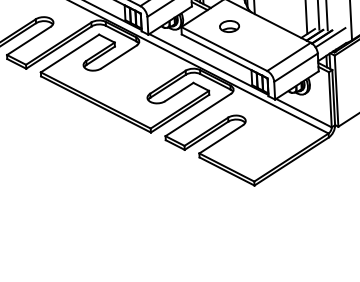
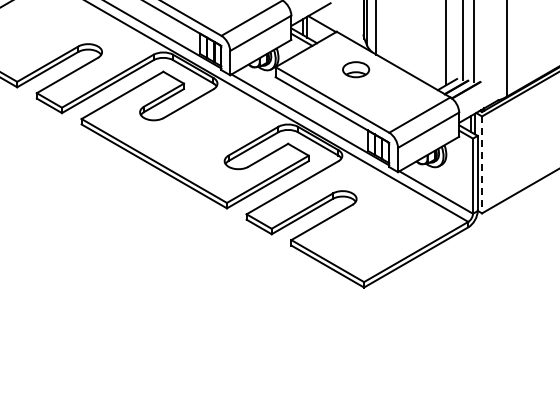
part: (229, 26) -> (356, 69), moved
line: (330, 37) -> (477, 91), removed
line: (336, 91) -> (482, 165), solid -> dashed

